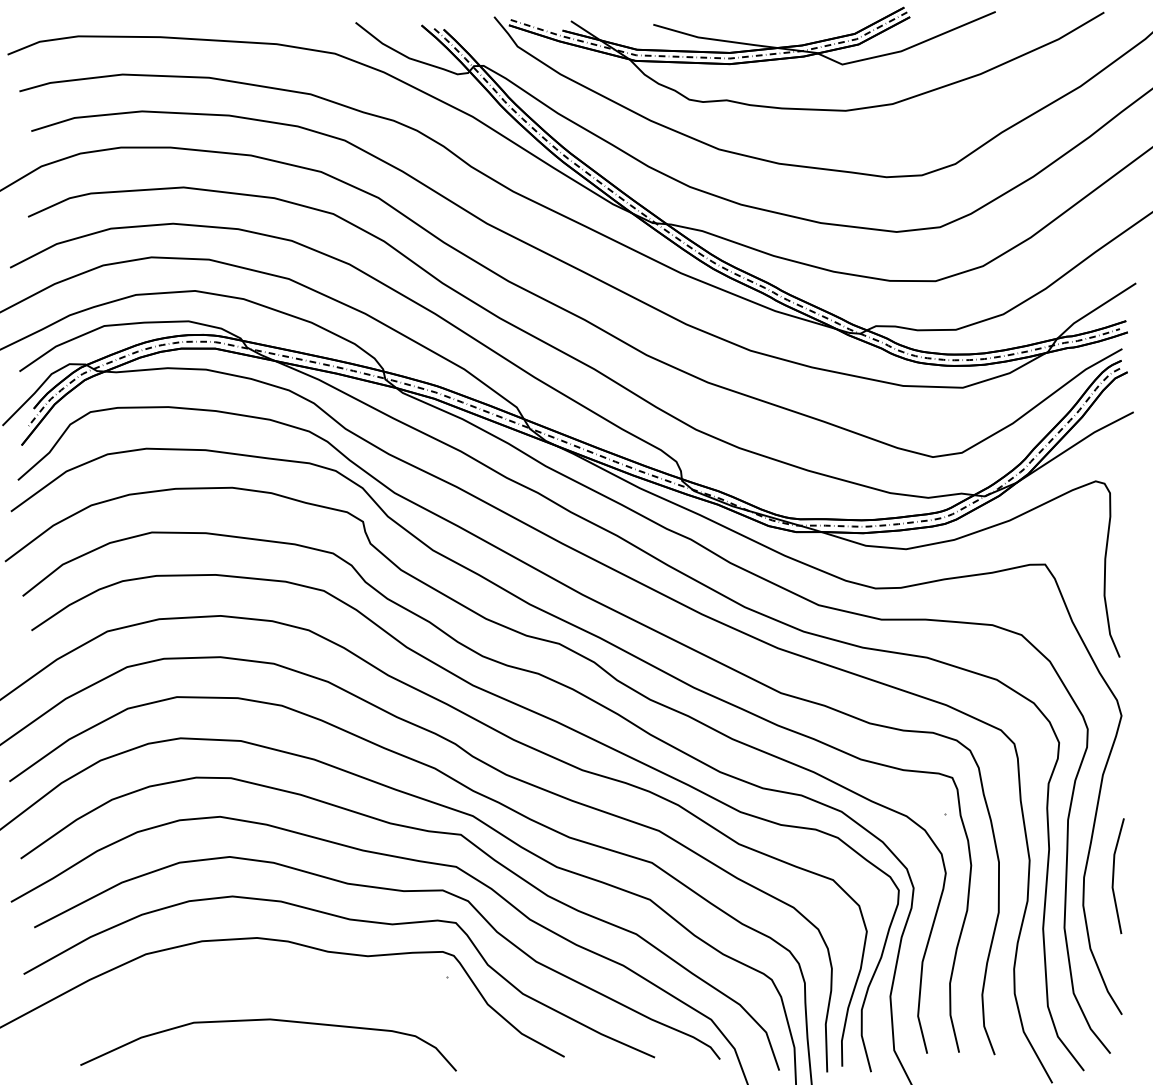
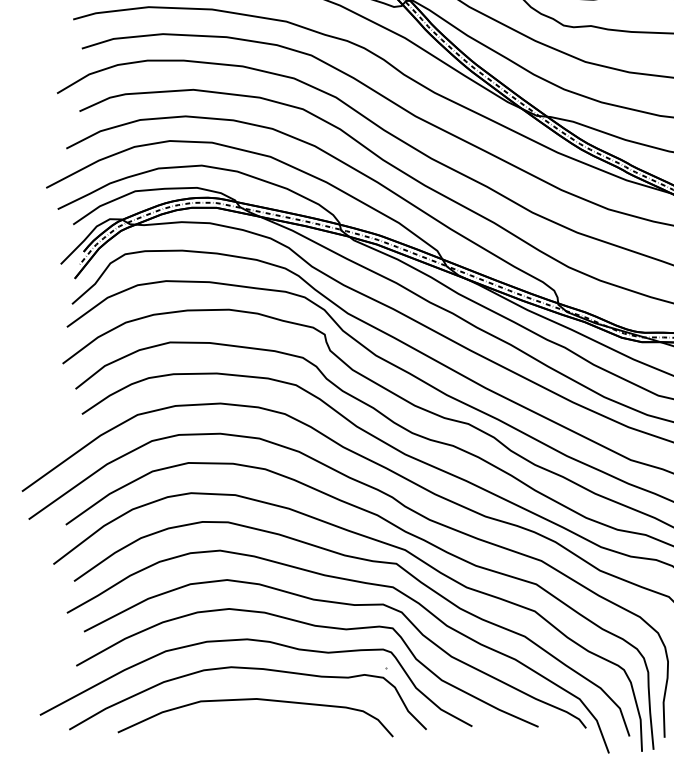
curve: (257, 978) -> (247, 669), added

